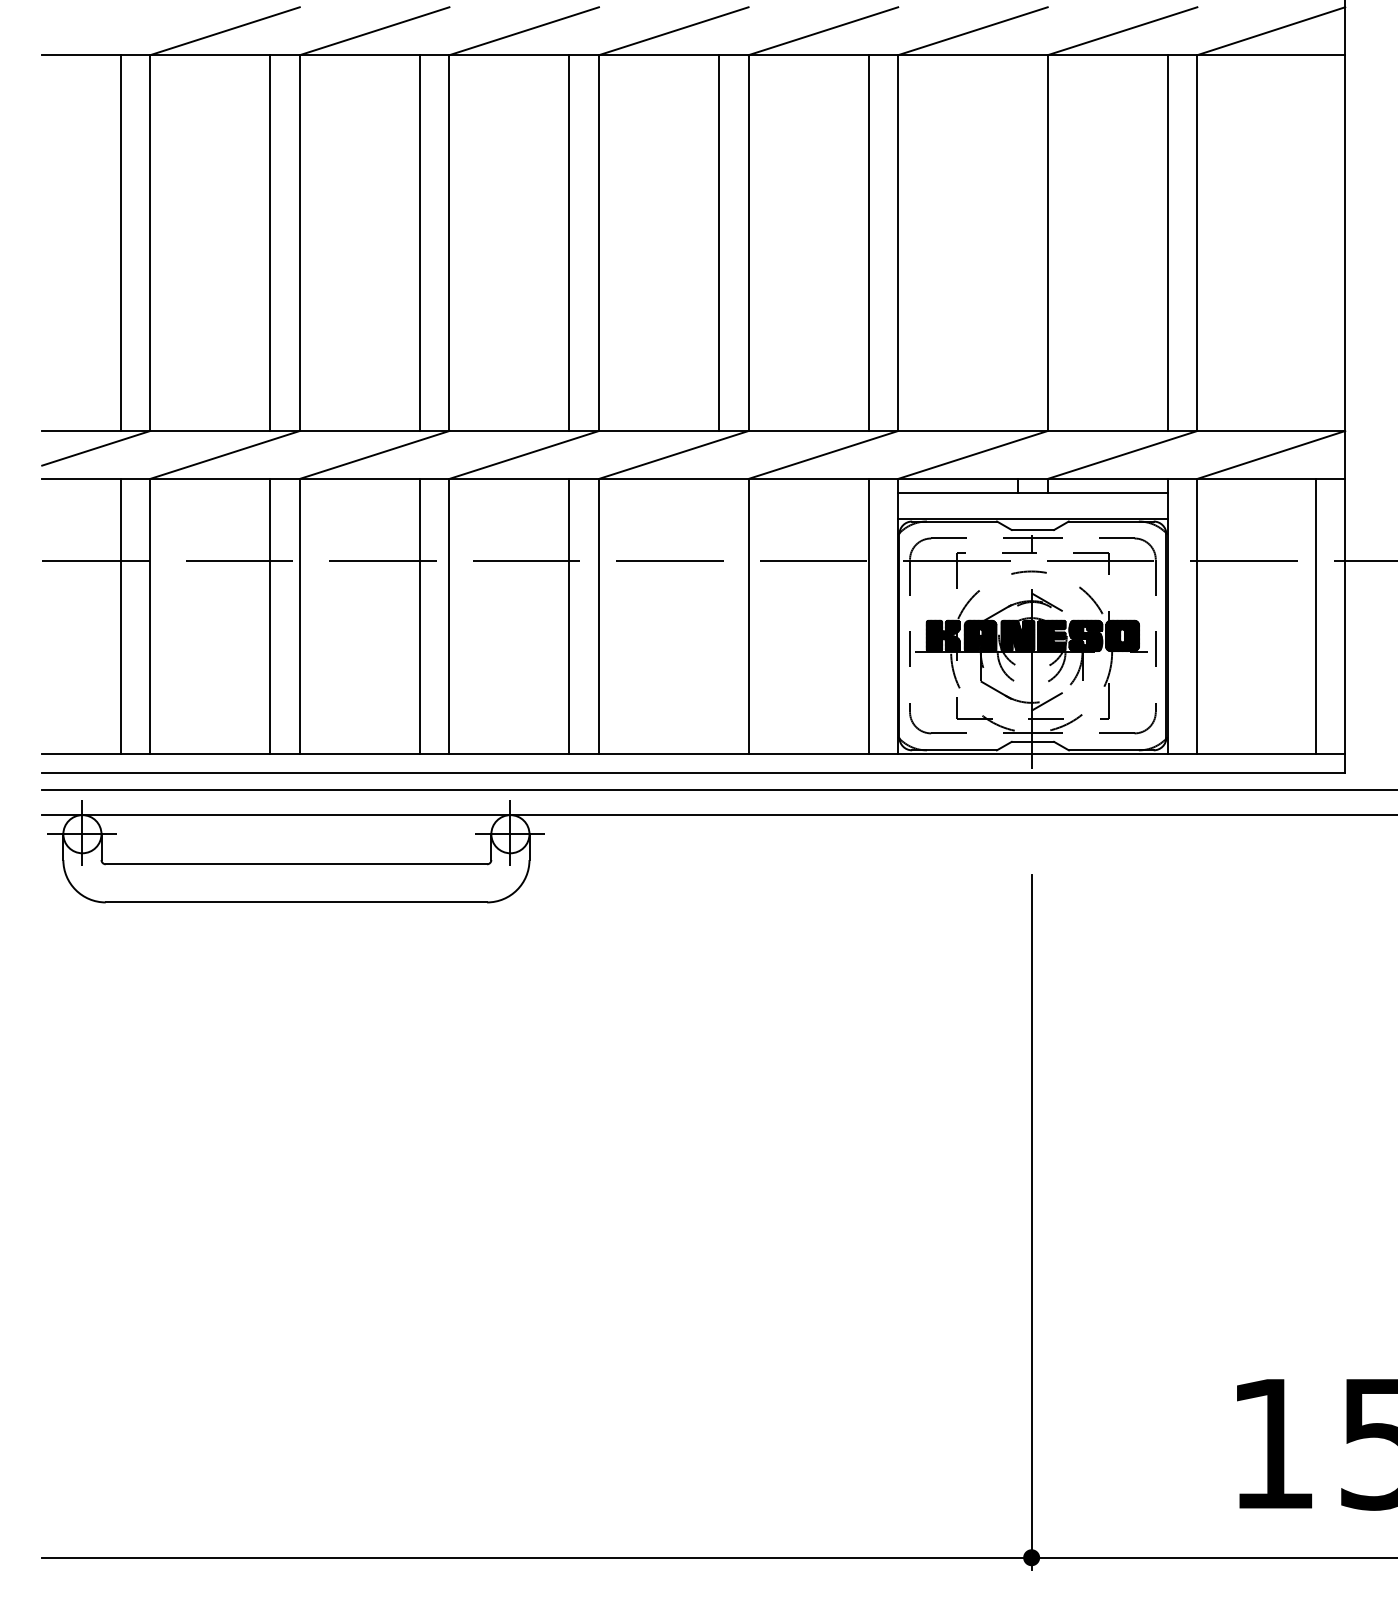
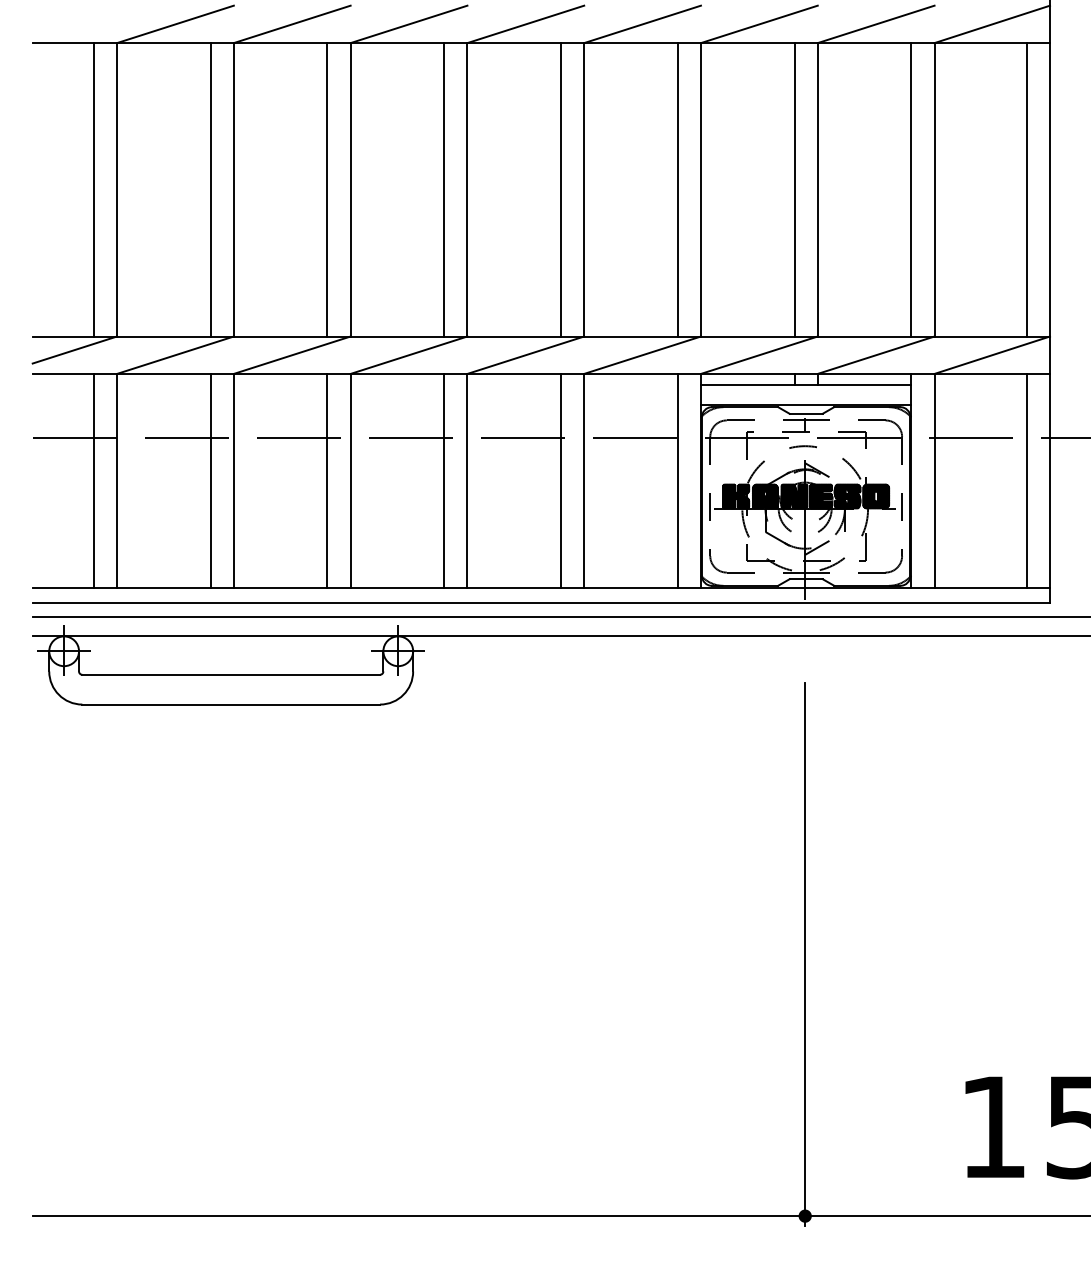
line: (1017, 242) -> (794, 189), added
line: (1315, 242) -> (1026, 189), added
line: (719, 615) -> (561, 480), added

